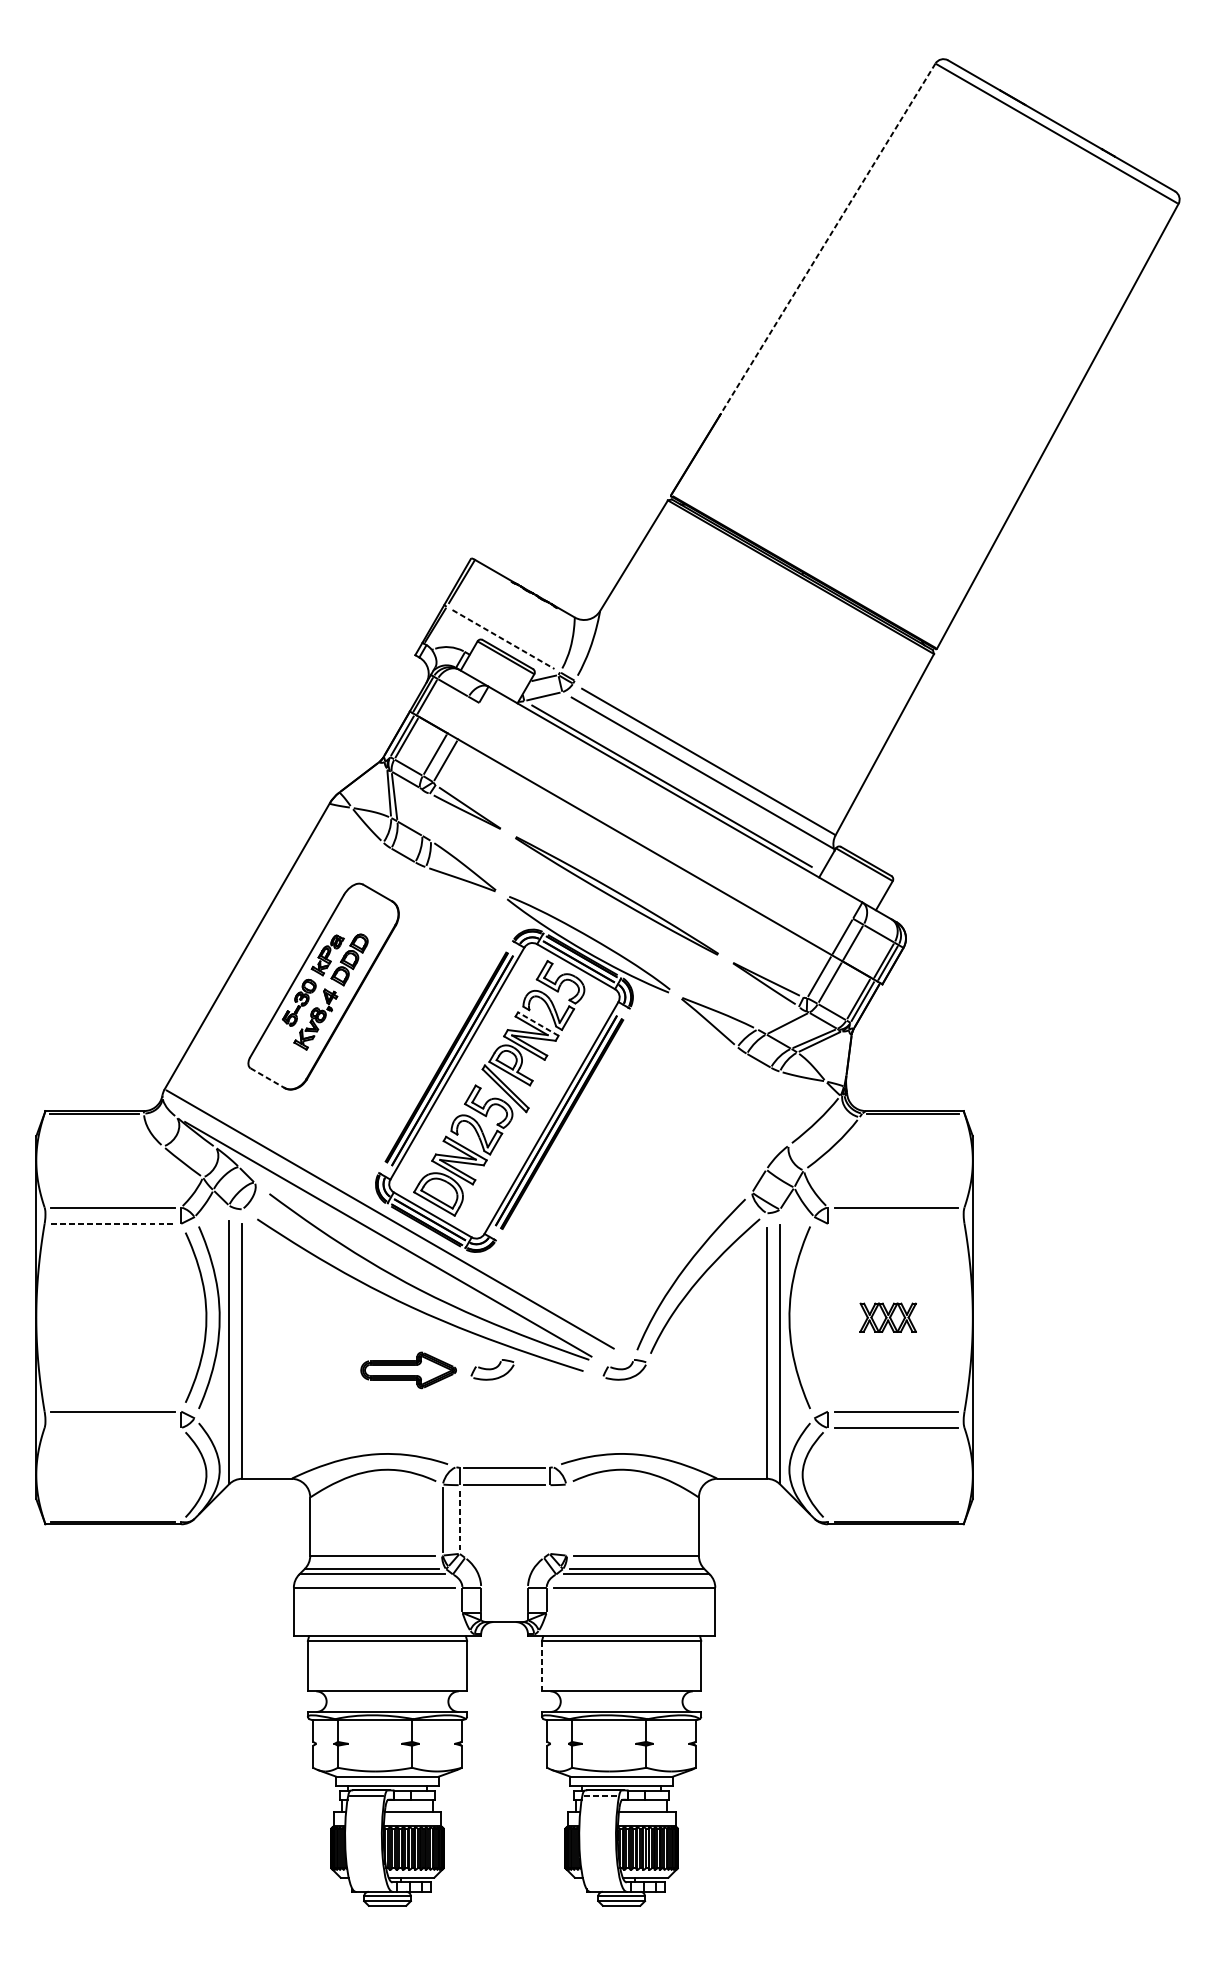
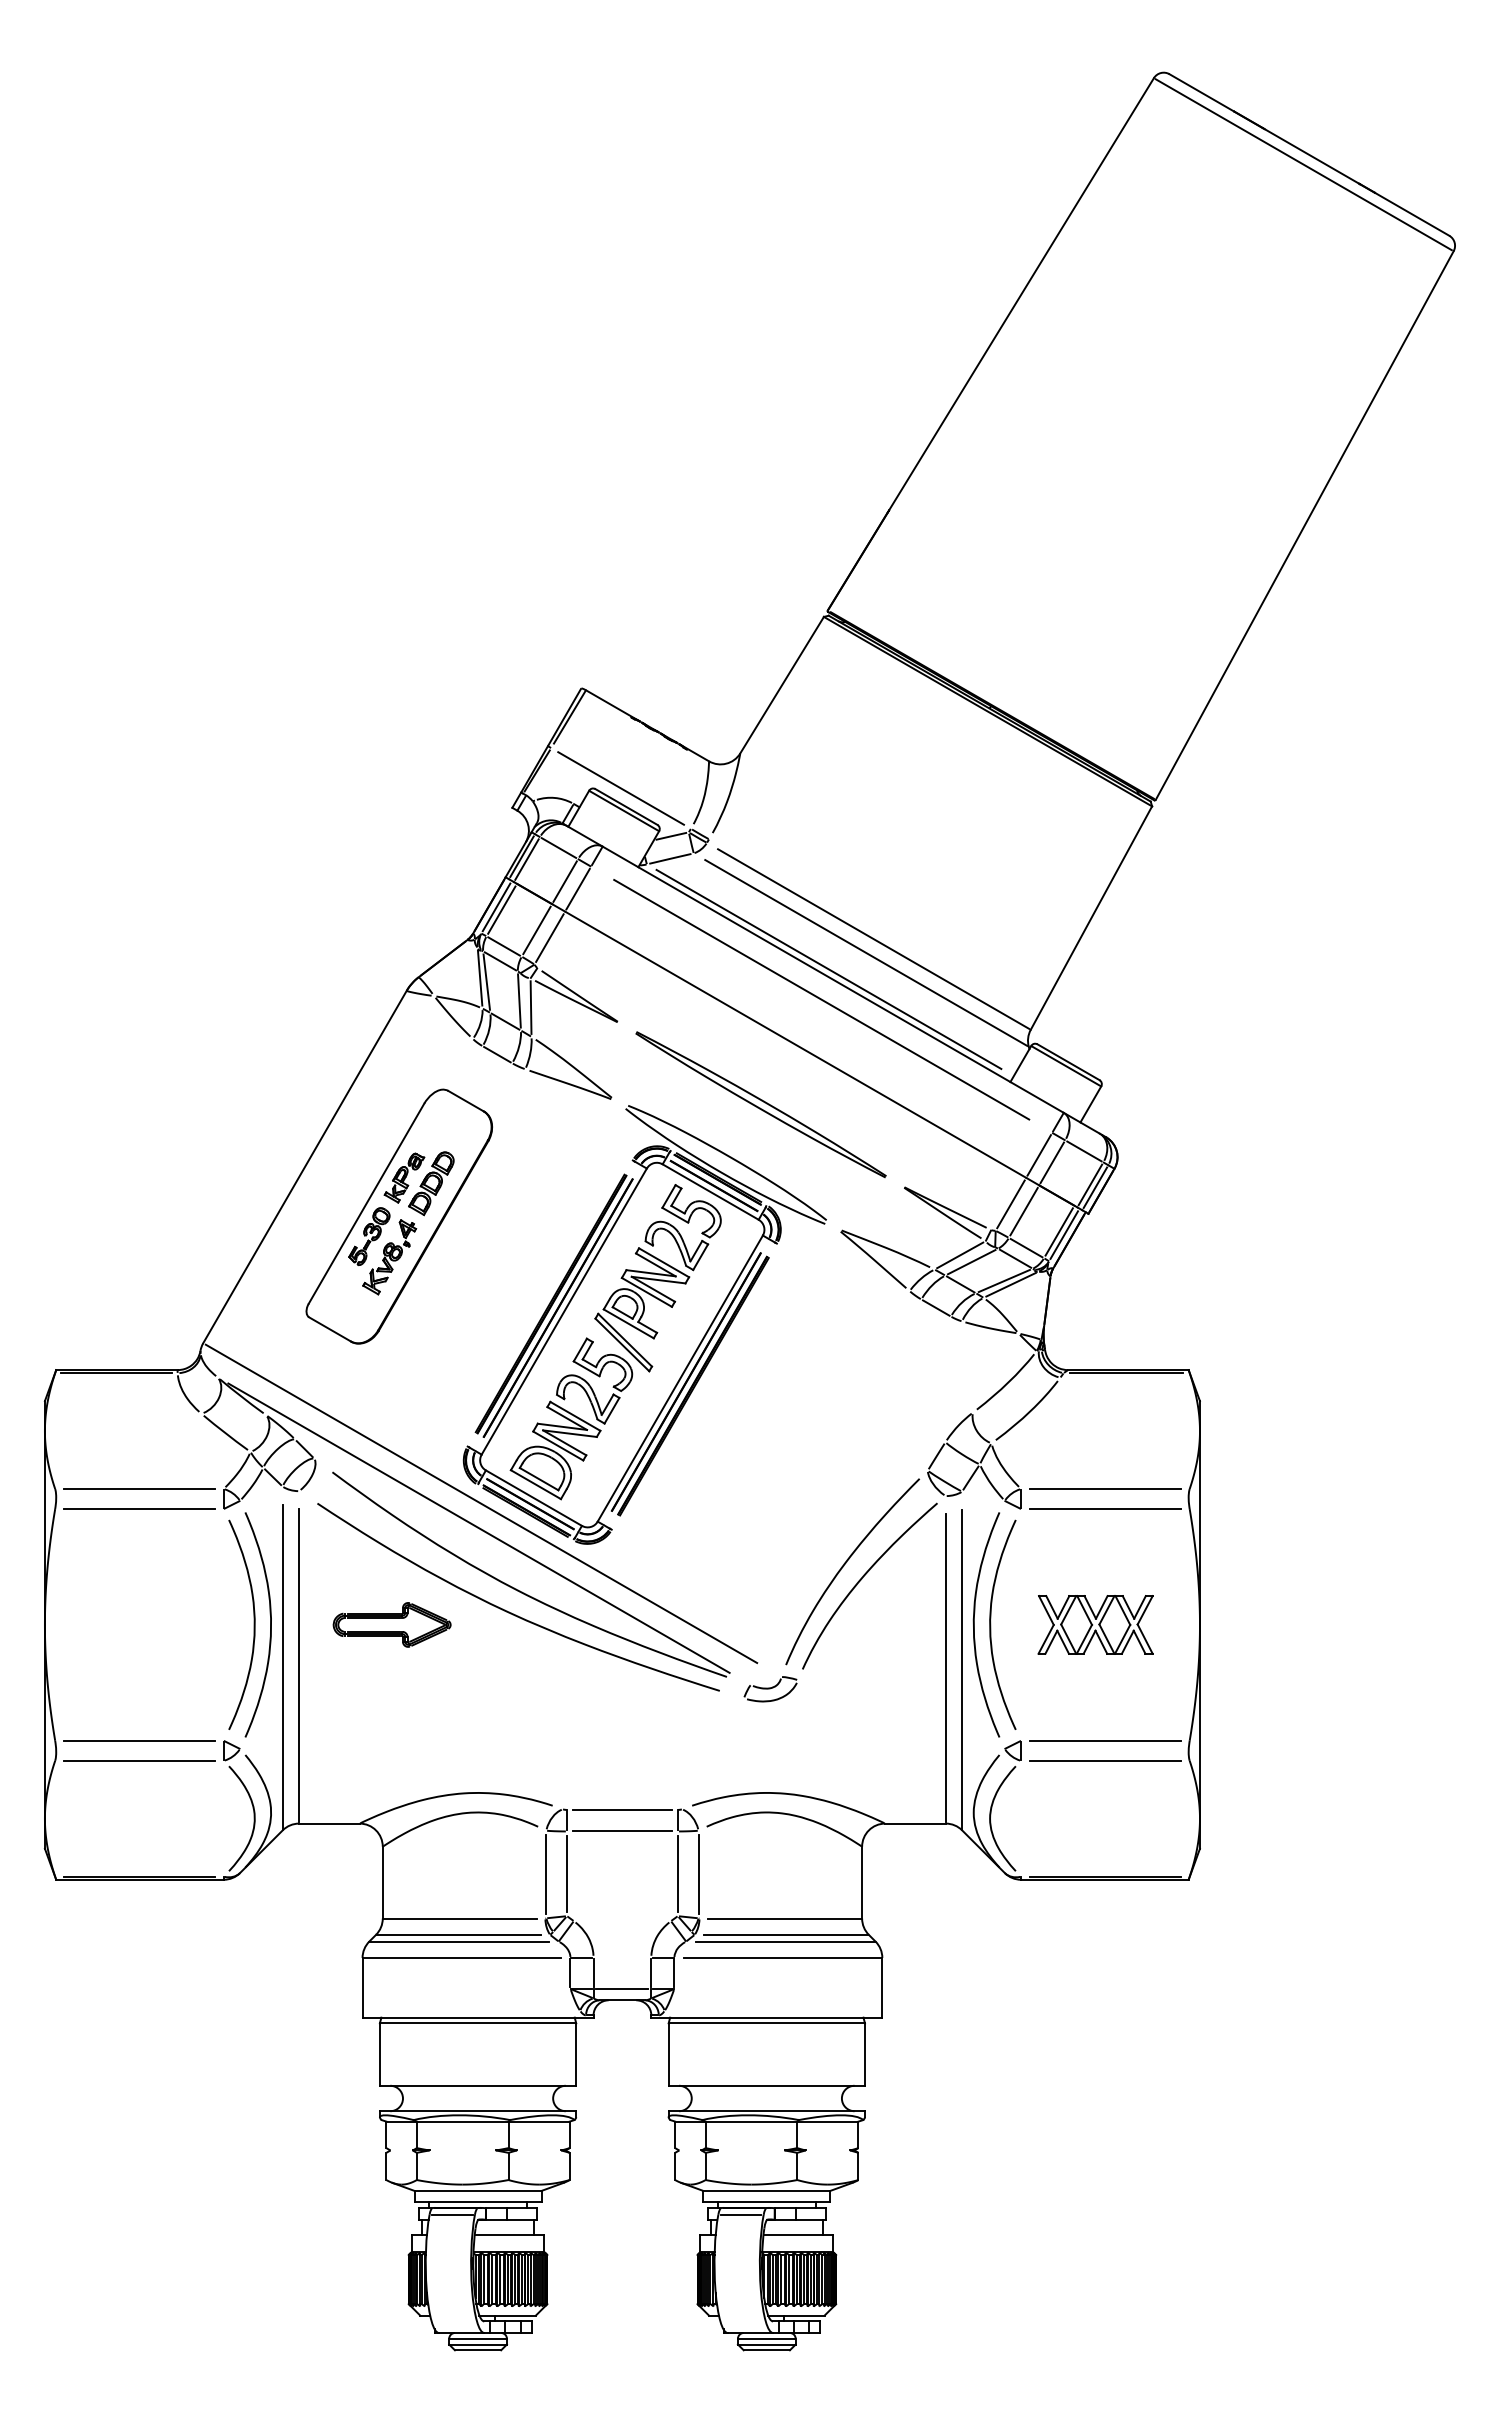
line: (828, 238) -> (1021, 294), dashed -> solid
line: (503, 639) -> (621, 788), dashed -> solid
line: (457, 714) -> (564, 881), added
line: (468, 720) -> (577, 888), added
line: (665, 810) -> (821, 999), added
line: (421, 811) -> (519, 1000), added
line: (430, 817) -> (530, 1007), added
line: (778, 1018) -> (960, 1255), added
line: (538, 1023) -> (664, 1262), dashed -> solid
line: (267, 1078) -> (330, 1329), dashed -> solid
line: (113, 1224) -> (139, 1509), dashed -> solid
line: (896, 1224) -> (1105, 1509), added
curve: (803, 1317) -> (991, 1624), added
part: (888, 1317) -> (1095, 1624), size x1.67
part: (408, 1370) -> (391, 1624), moved
part: (492, 1370) -> (607, 1689), removed
line: (113, 1427) -> (139, 1760), added
line: (460, 1519) -> (567, 1873), dashed -> solid
line: (549, 1519) -> (677, 1873), added
line: (566, 1520) -> (698, 1874), added
line: (504, 1612) -> (622, 1988), added
line: (541, 1666) -> (668, 2054), dashed -> solid
line: (601, 1795) -> (741, 2214), dashed -> solid

